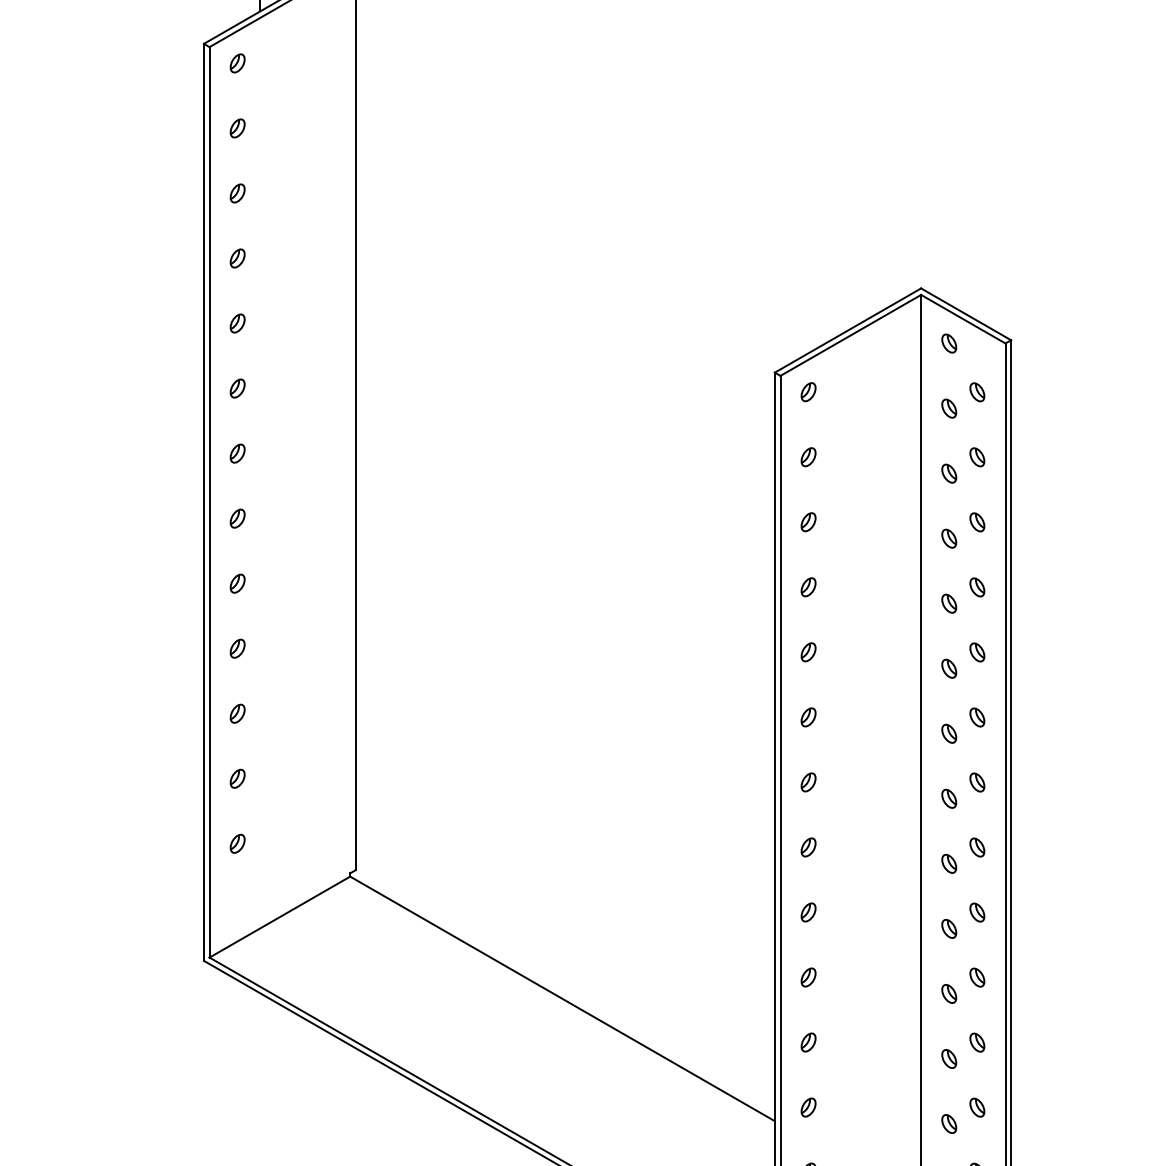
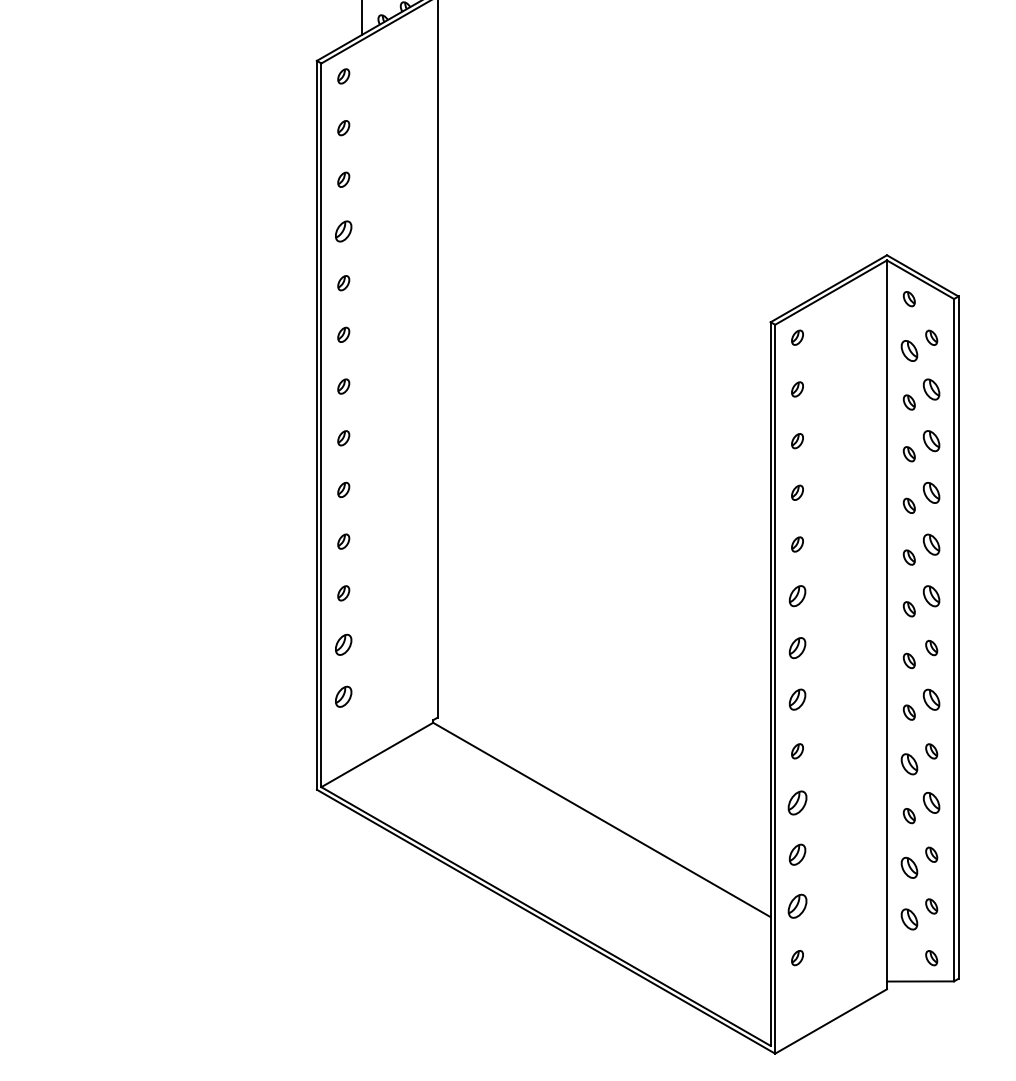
part: (237, 258) -> (343, 231), size x1.4
part: (948, 408) -> (908, 350), size x1.4
part: (977, 457) -> (931, 389), size x1.4
part: (977, 522) -> (931, 441), size x1.4
part: (977, 586) -> (931, 492), size x1.4
part: (977, 652) -> (931, 544), size x1.4
part: (808, 717) -> (797, 596), size x1.4
part: (977, 717) -> (931, 596), size x1.4
part: (237, 779) -> (343, 645), size x1.4
part: (808, 781) -> (797, 647), size x1.4
part: (237, 843) -> (343, 696), size x1.4
part: (808, 847) -> (797, 699), size x1.4
part: (977, 847) -> (931, 699), size x1.4
part: (948, 929) -> (908, 764), size x1.4
part: (808, 976) -> (797, 802), size x1.6
part: (977, 978) -> (931, 803), size x1.4
part: (808, 1042) -> (797, 854), size x1.4
part: (948, 1058) -> (908, 867), size x1.4
part: (808, 1107) -> (797, 906), size x1.6
part: (948, 1124) -> (908, 919), size x1.4

